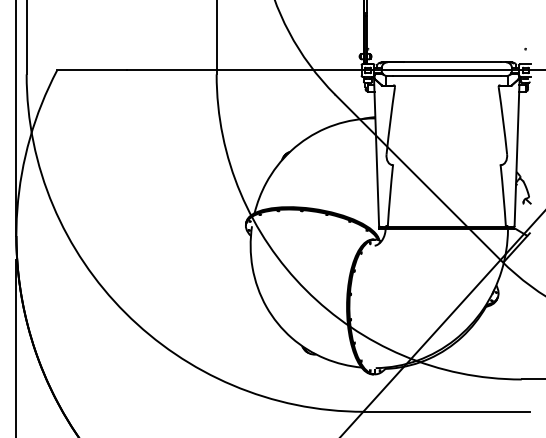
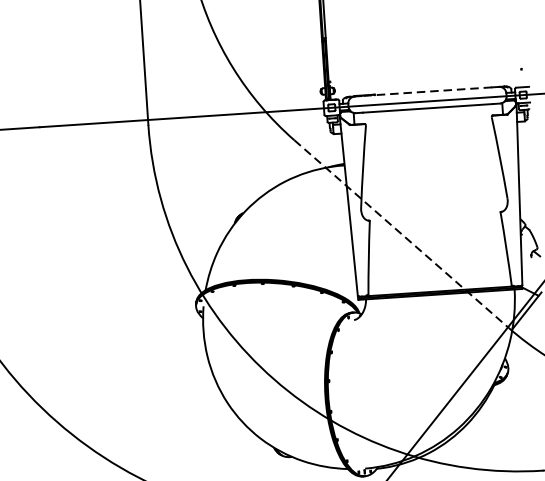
line: (446, 62) -> (426, 91), solid -> dashed
line: (418, 178) -> (401, 234), solid -> dashed

